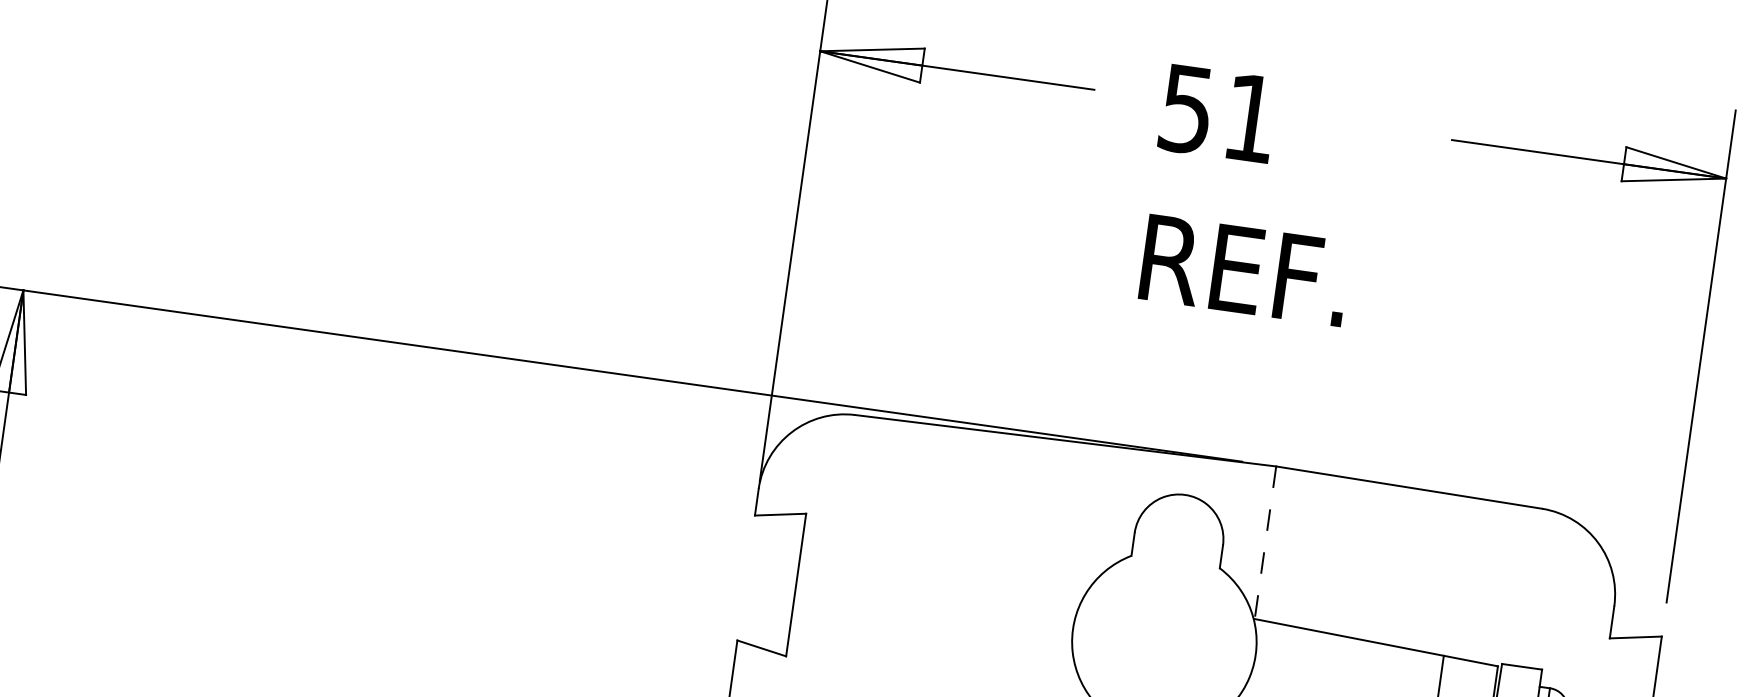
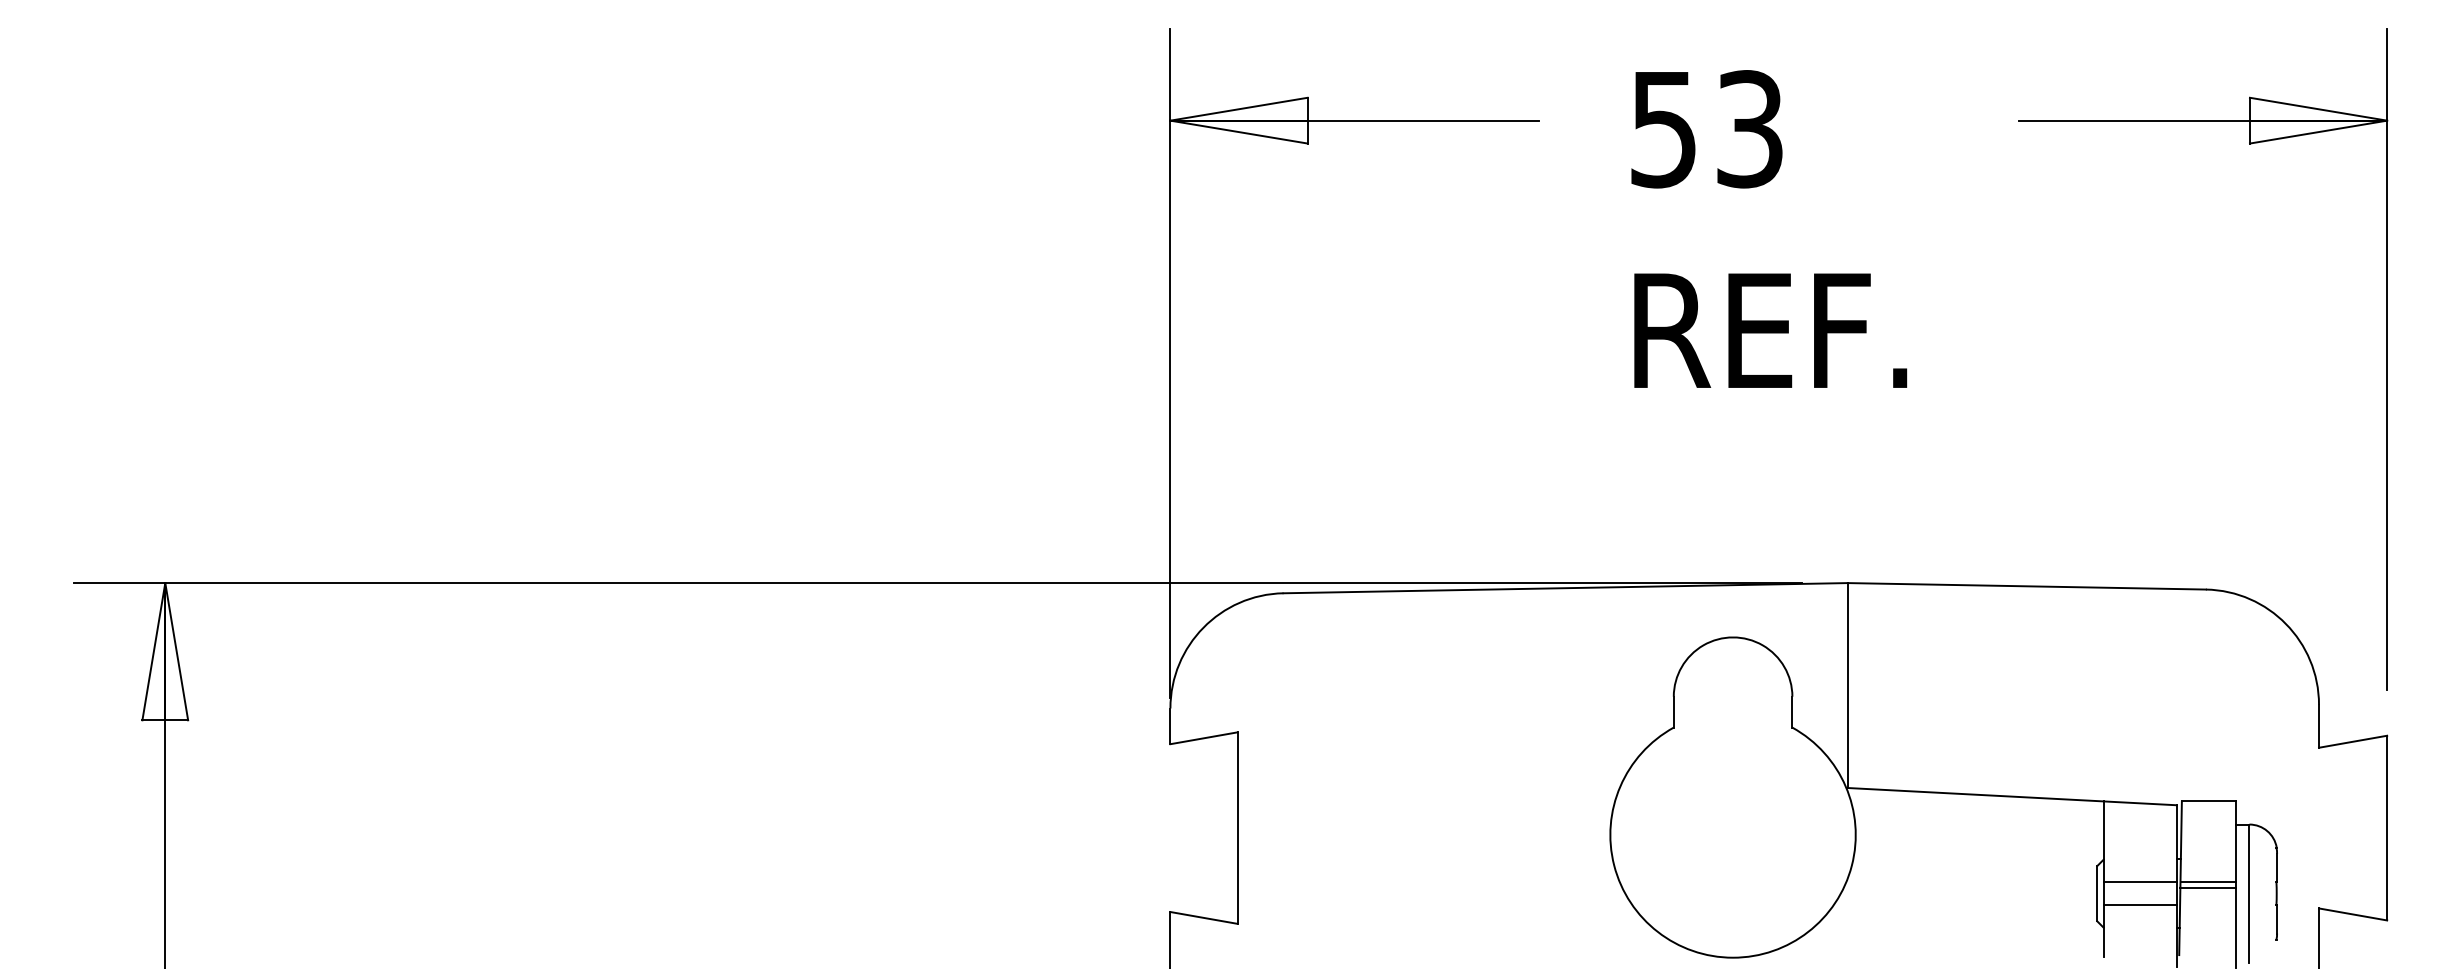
text: (1250, 118) -> (1749, 129), 51 -> 53
line: (1265, 543) -> (1847, 686), dashed -> solid

